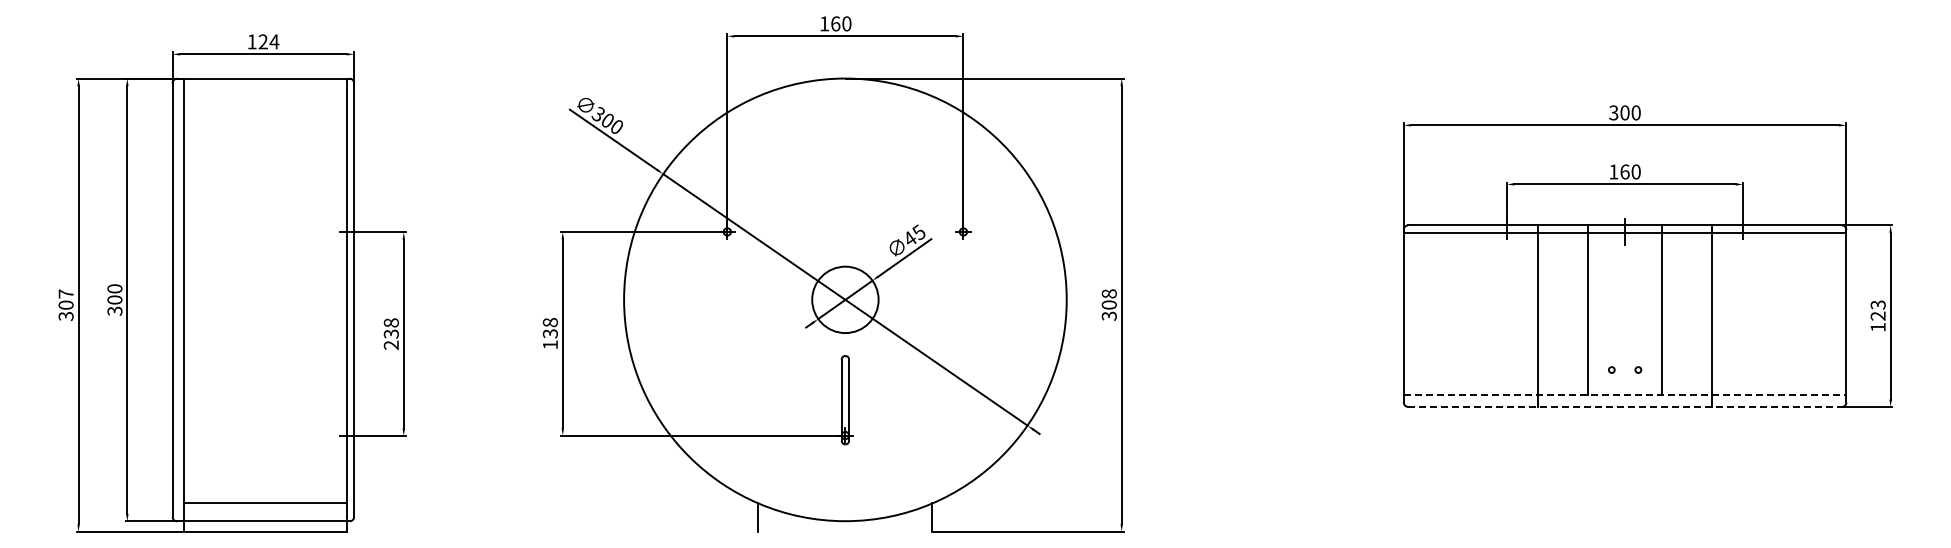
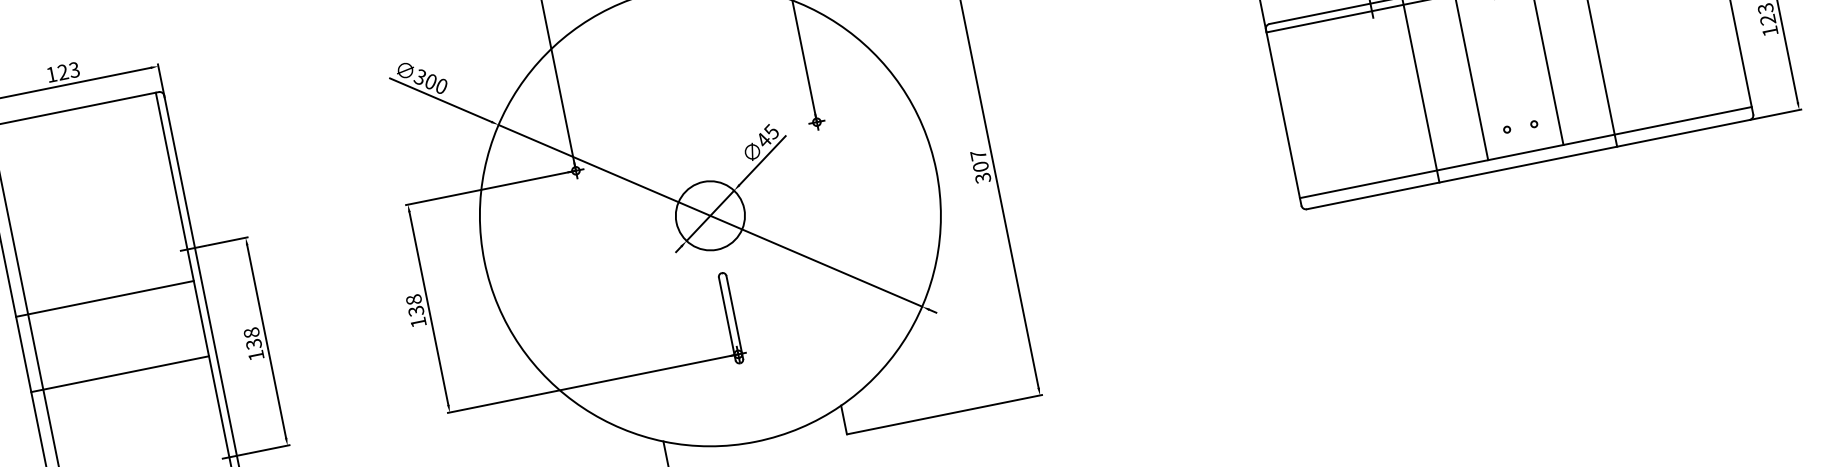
text: (274, 41) -> (74, 69), 124 -> 123
line: (259, 263) -> (104, 299), added
text: (1108, 293) -> (977, 155), 308 -> 307
line: (259, 336) -> (119, 373), added
text: (390, 344) -> (255, 355), 238 -> 138
line: (1625, 395) -> (1526, 152), dashed -> solid
line: (1625, 406) -> (1528, 164), dashed -> solid

